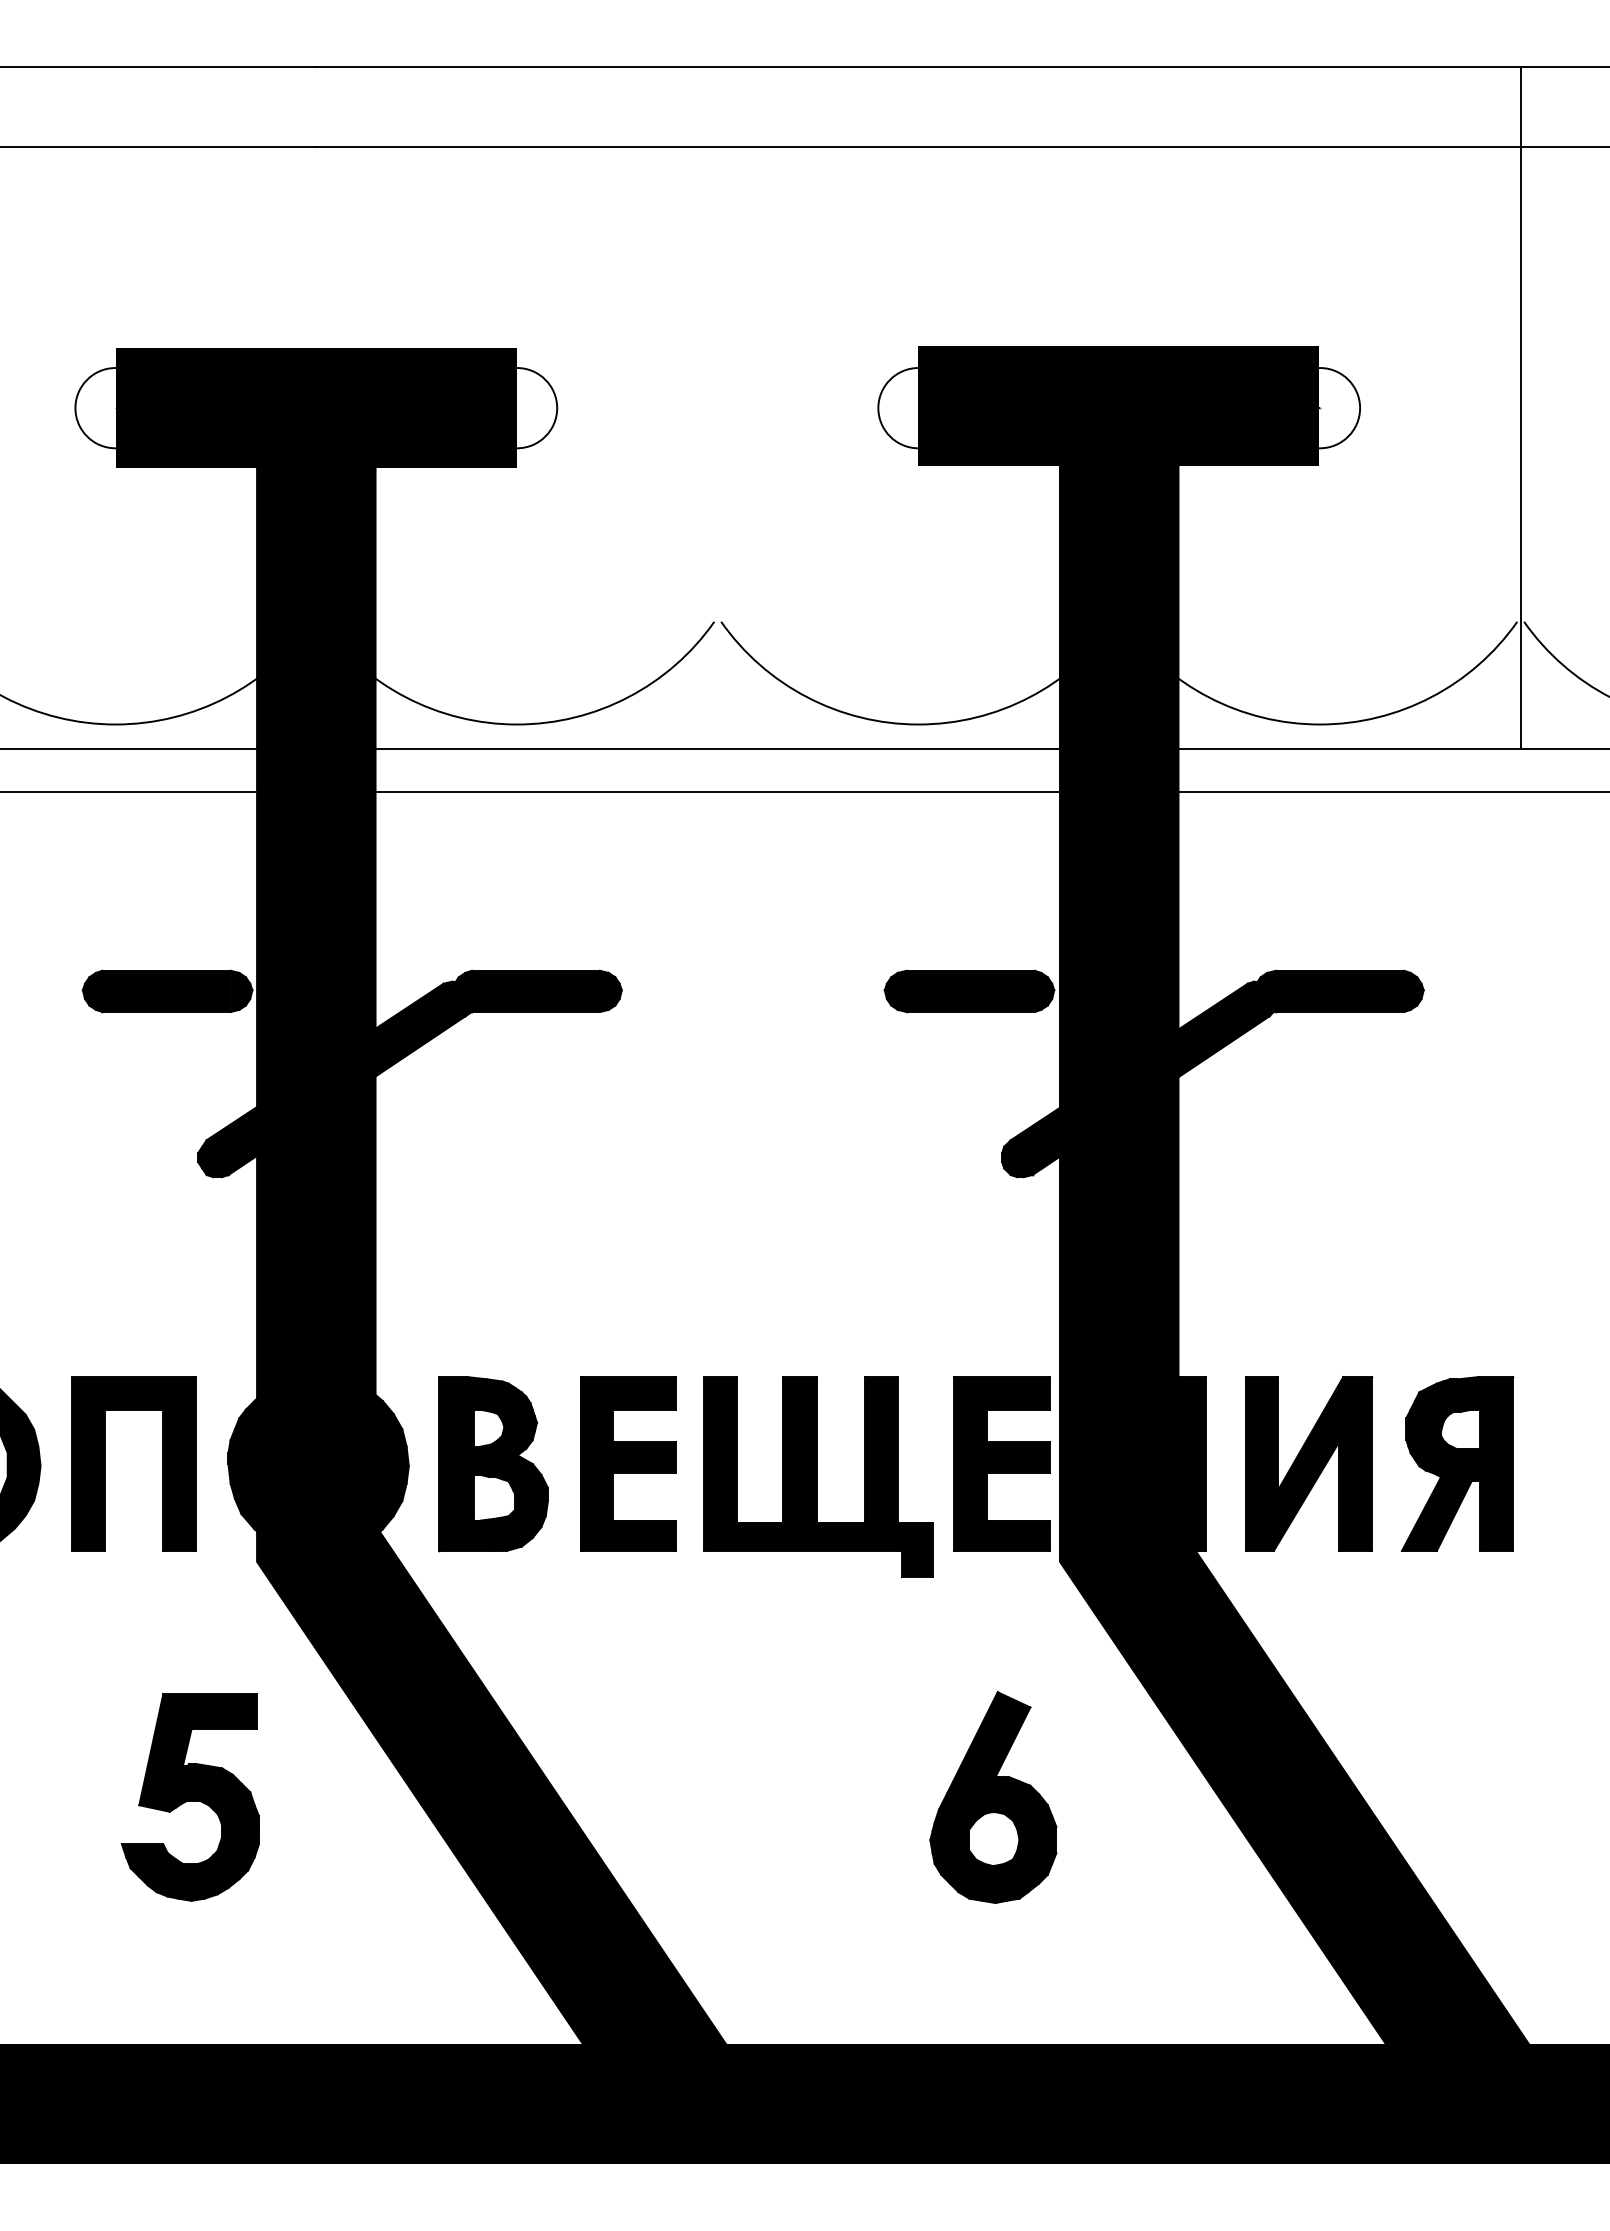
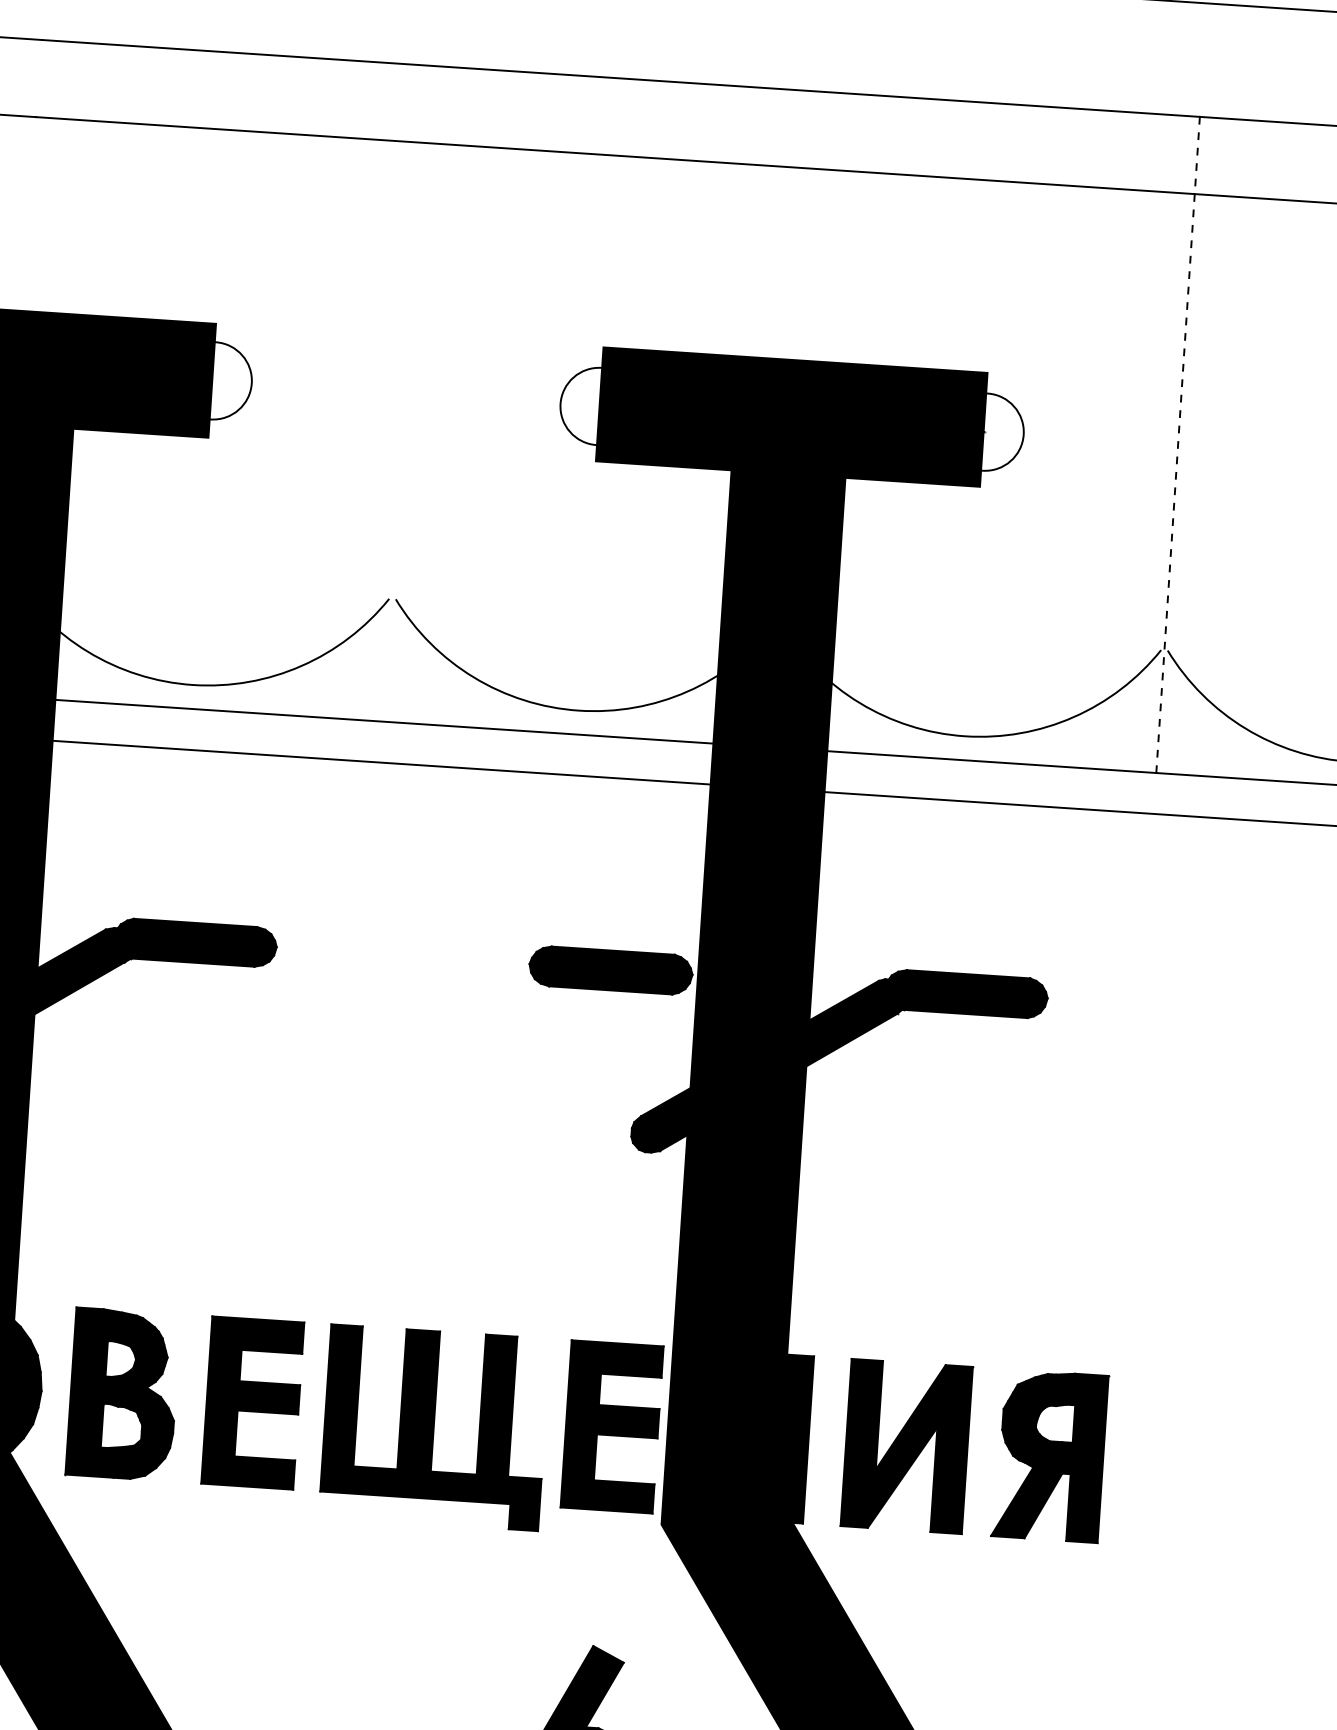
line: (1520, 408) -> (1177, 445), solid -> dashed

